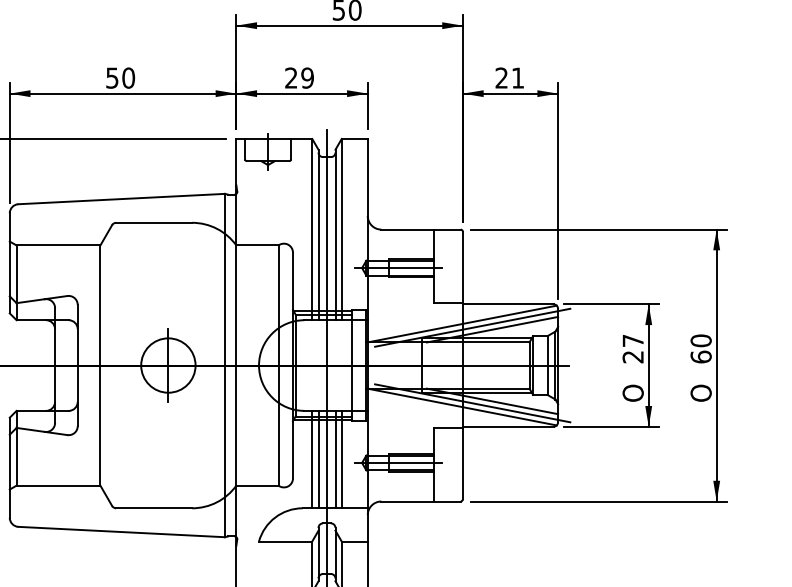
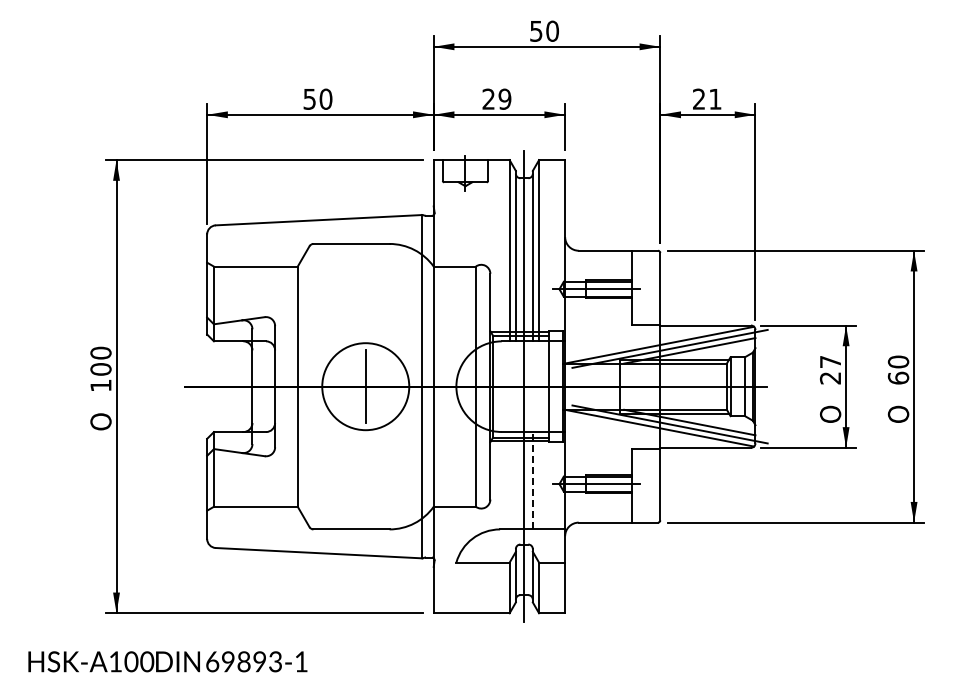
circle: (168, 365) -> (365, 386), size x1.6
line: (312, 459) -> (509, 480), removed
line: (318, 459) -> (515, 480), removed
line: (335, 459) -> (532, 480), solid -> dashed
line: (342, 459) -> (539, 480), removed

